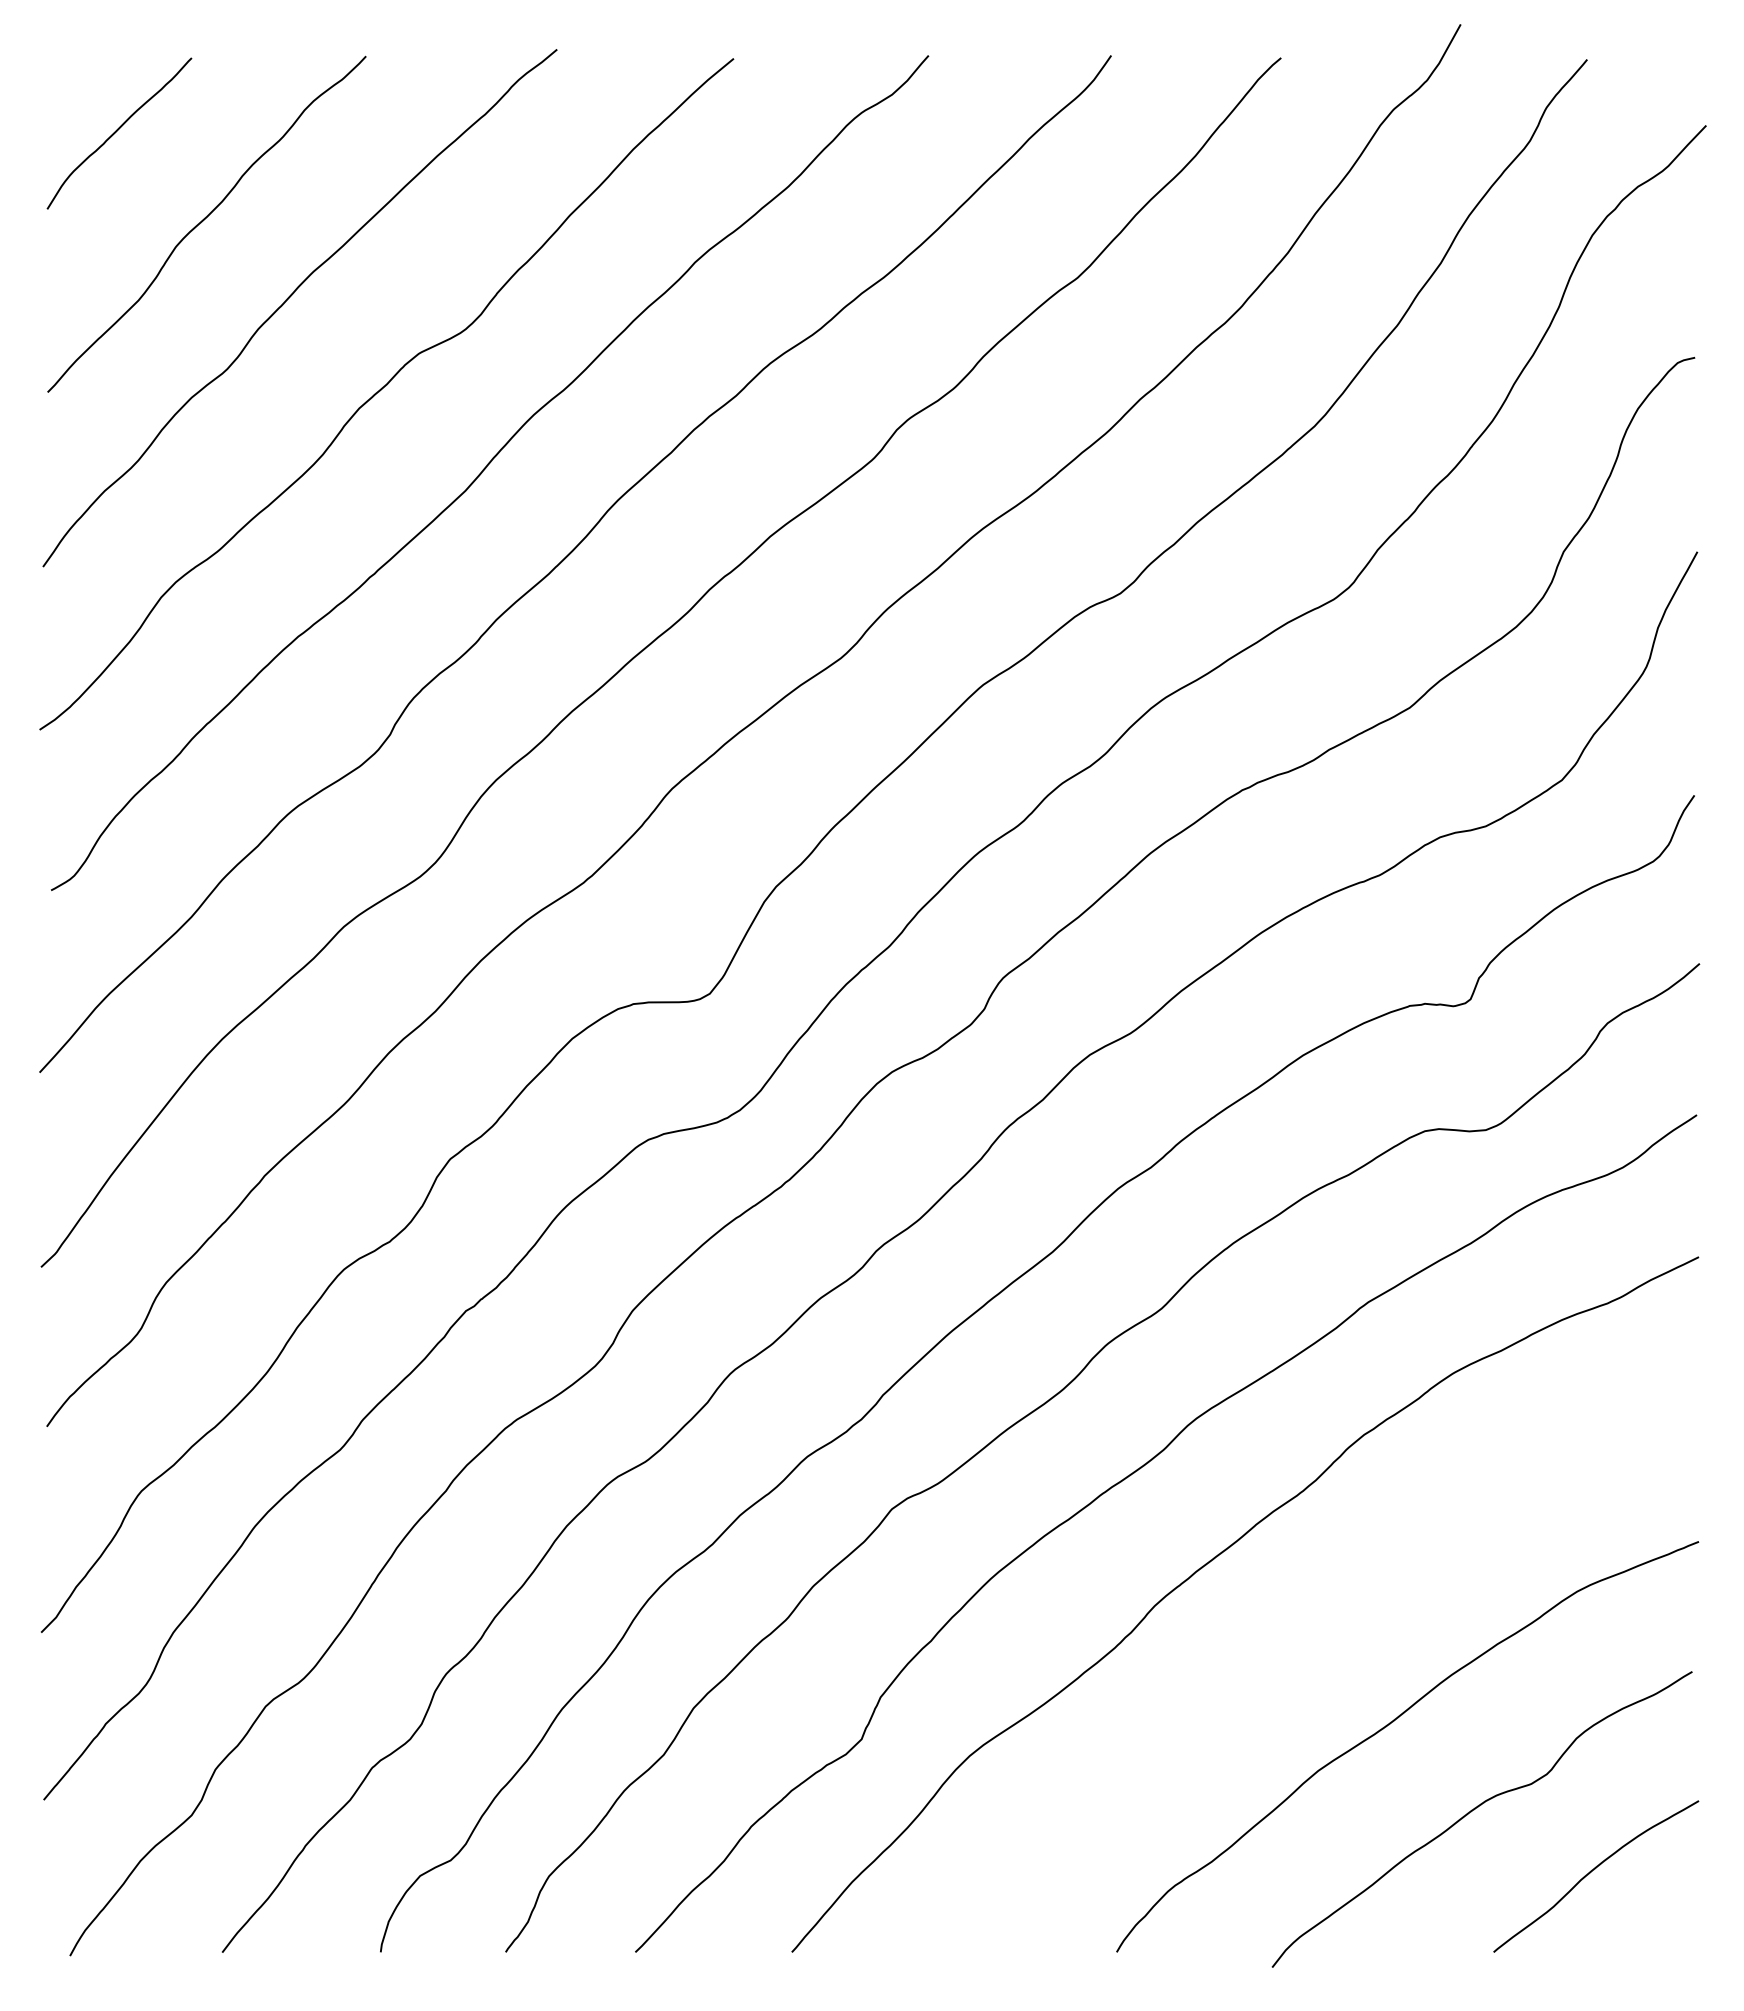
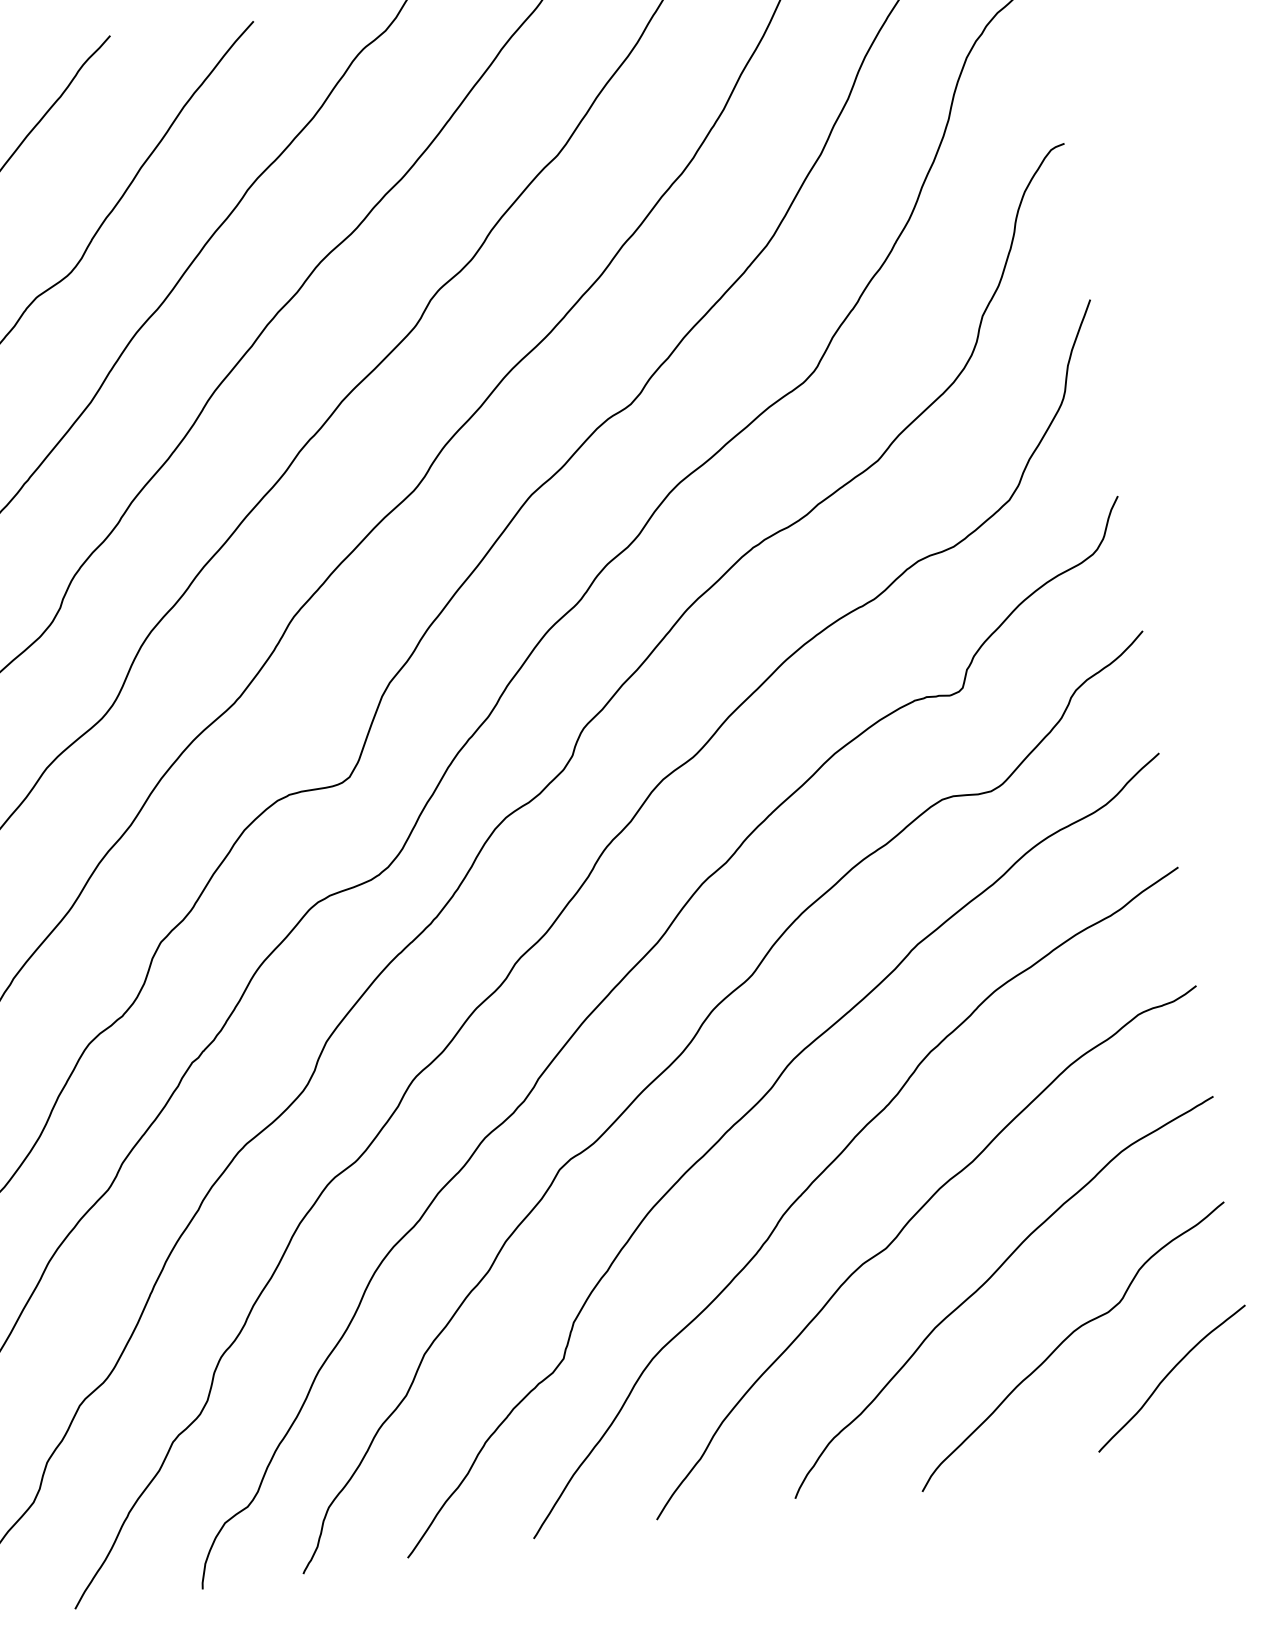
curve: (1293, 1649) -> (900, 1233), added

